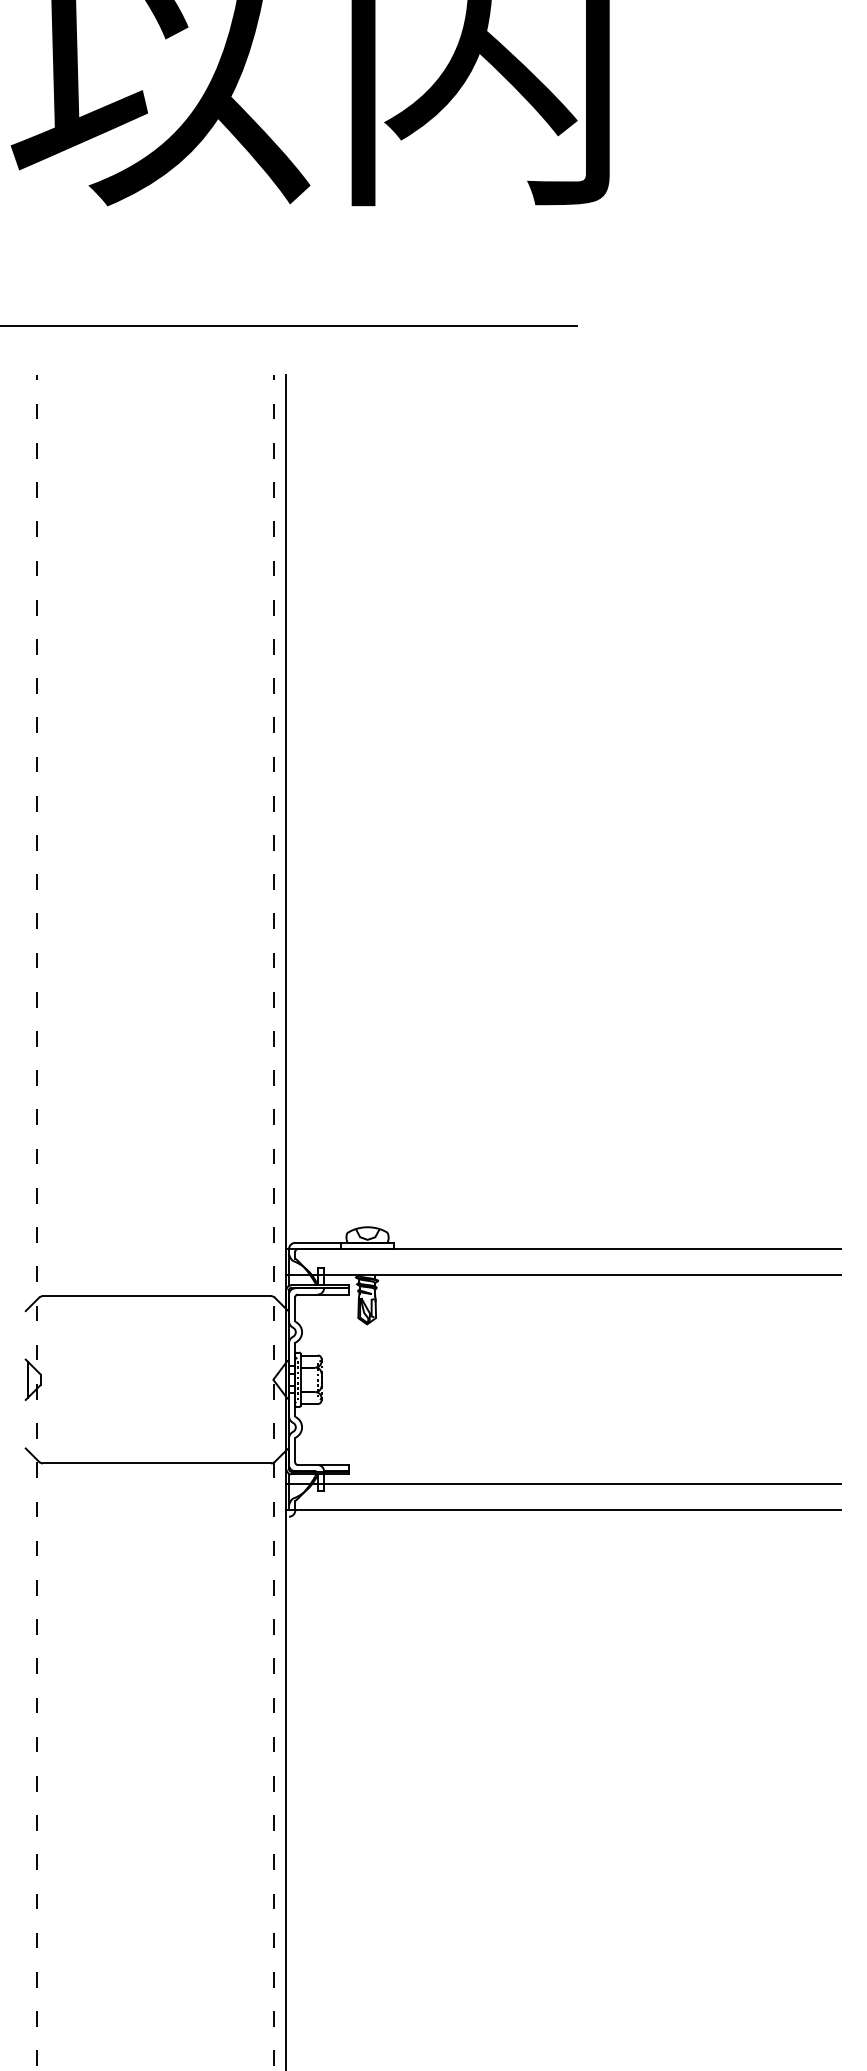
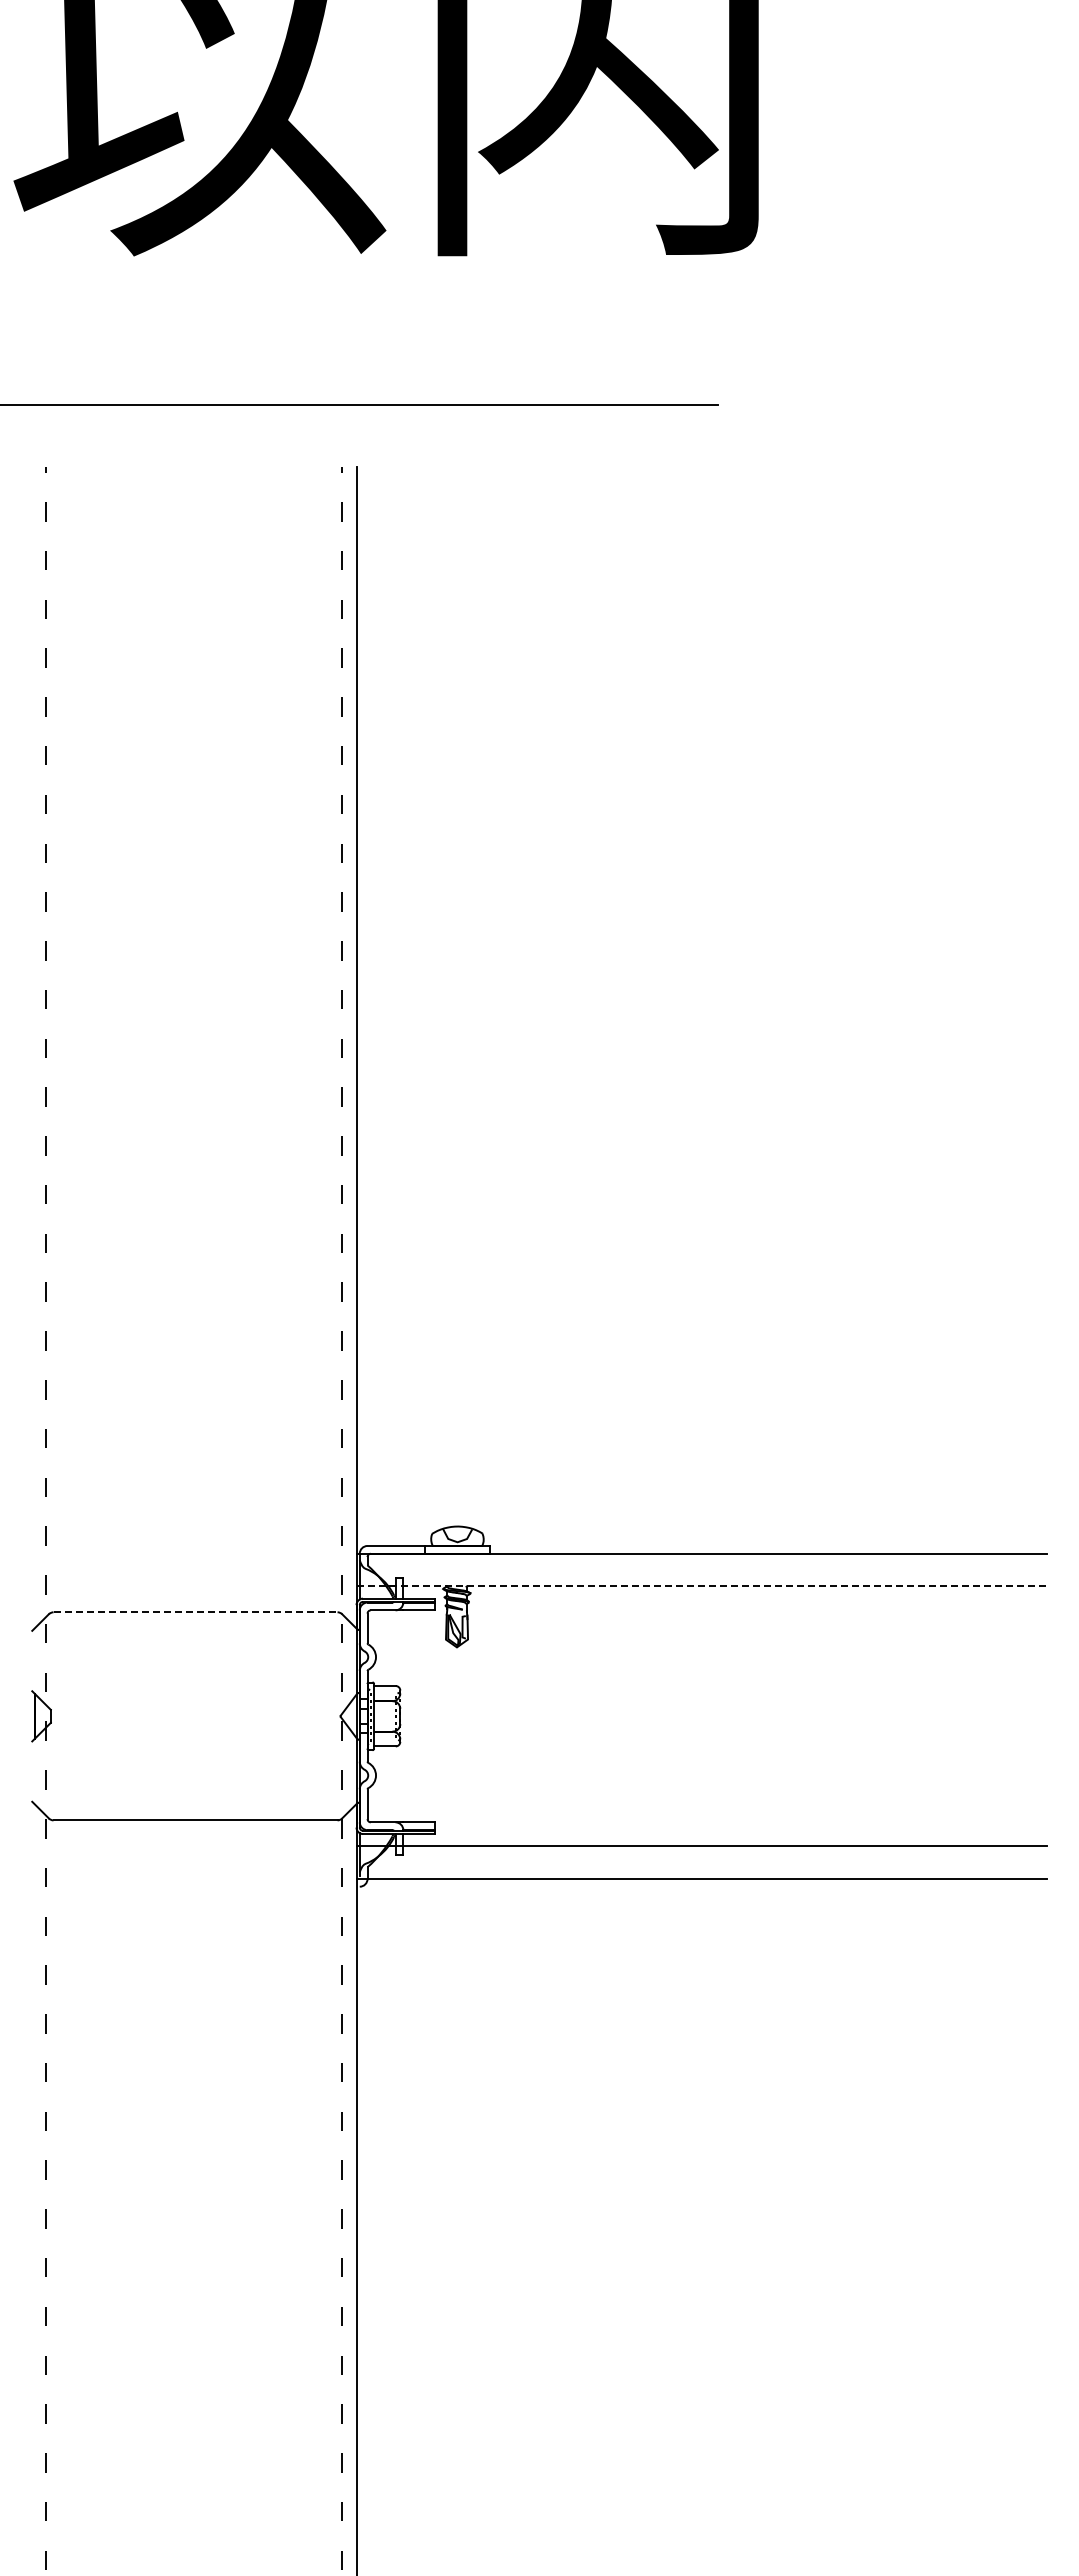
line: (564, 1275) -> (702, 1586), solid -> dashed
line: (156, 1296) -> (195, 1612), solid -> dashed

